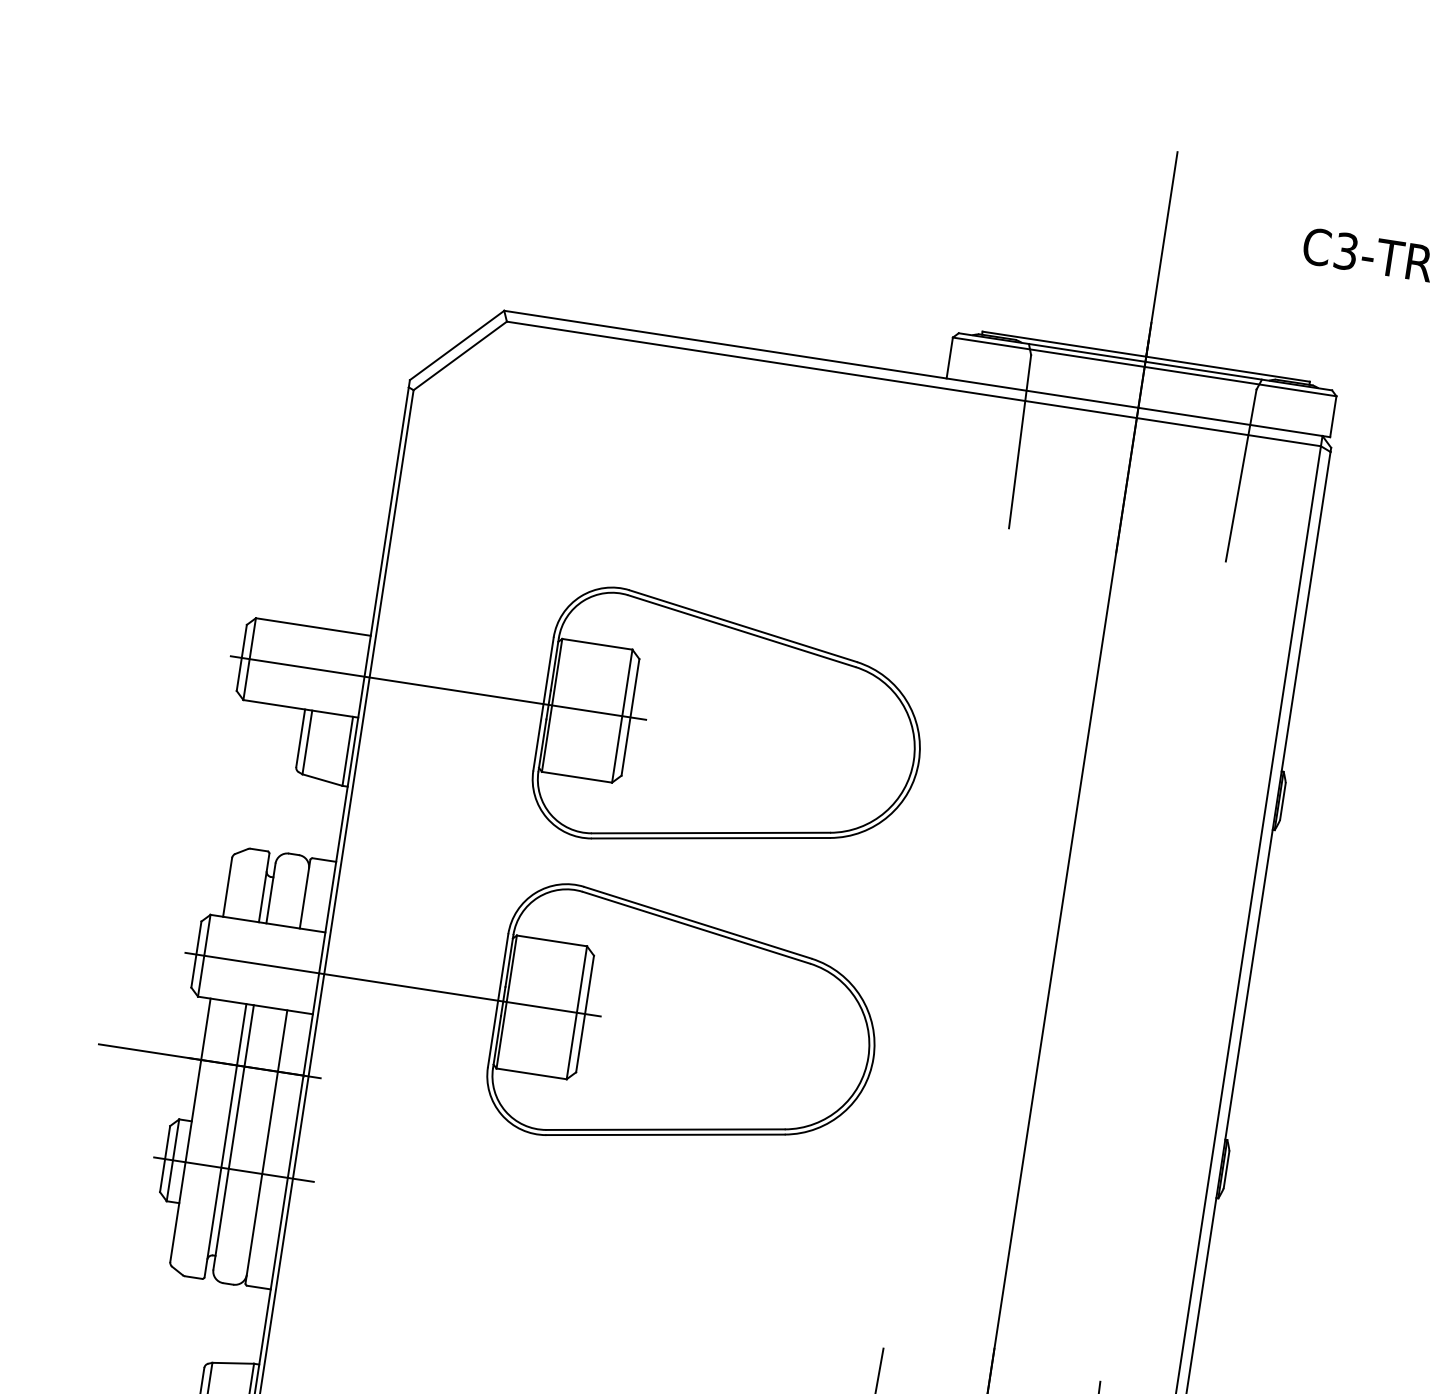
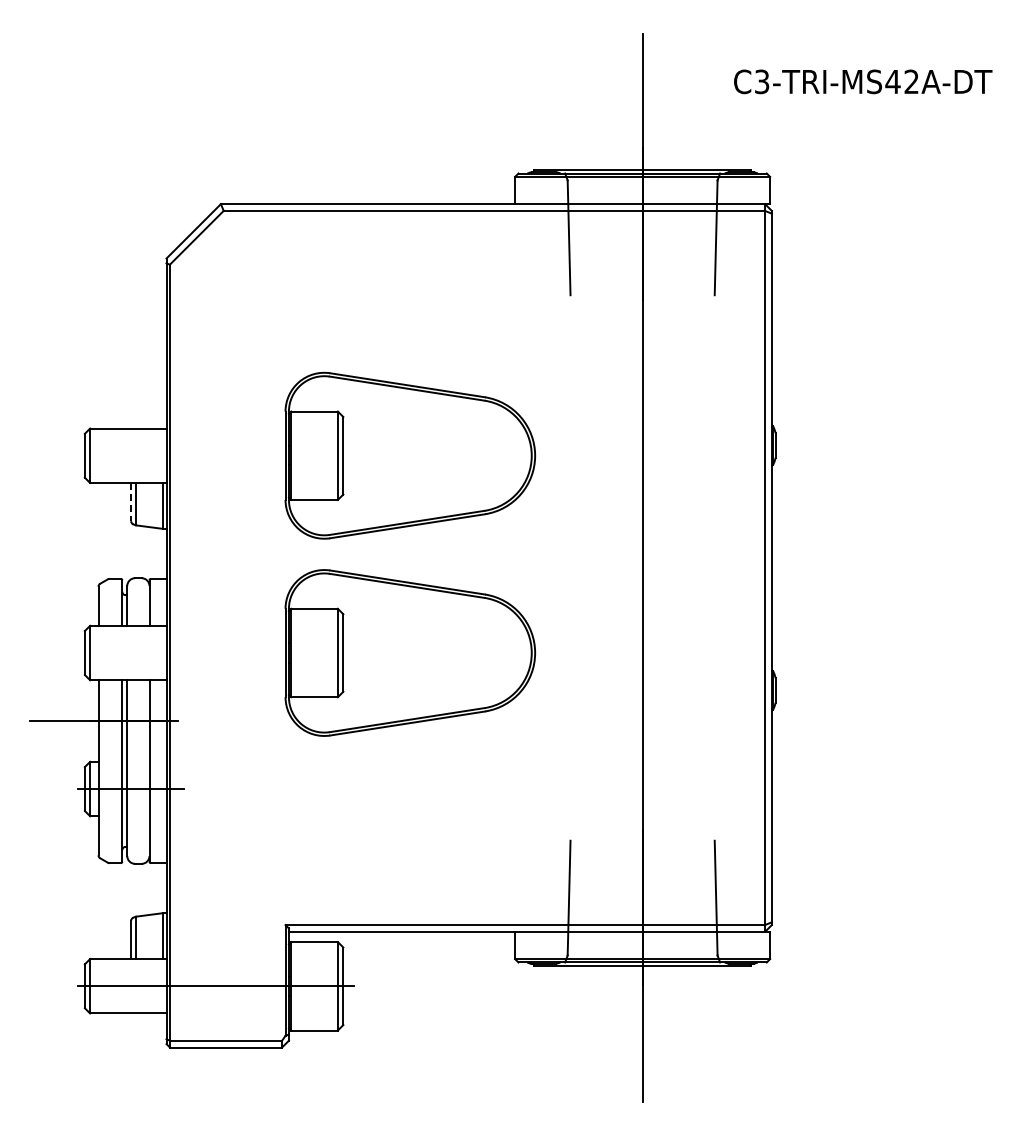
line: (438, 687) -> (215, 455), removed
line: (301, 738) -> (131, 502), solid -> dashed
line: (392, 985) -> (215, 653), removed

